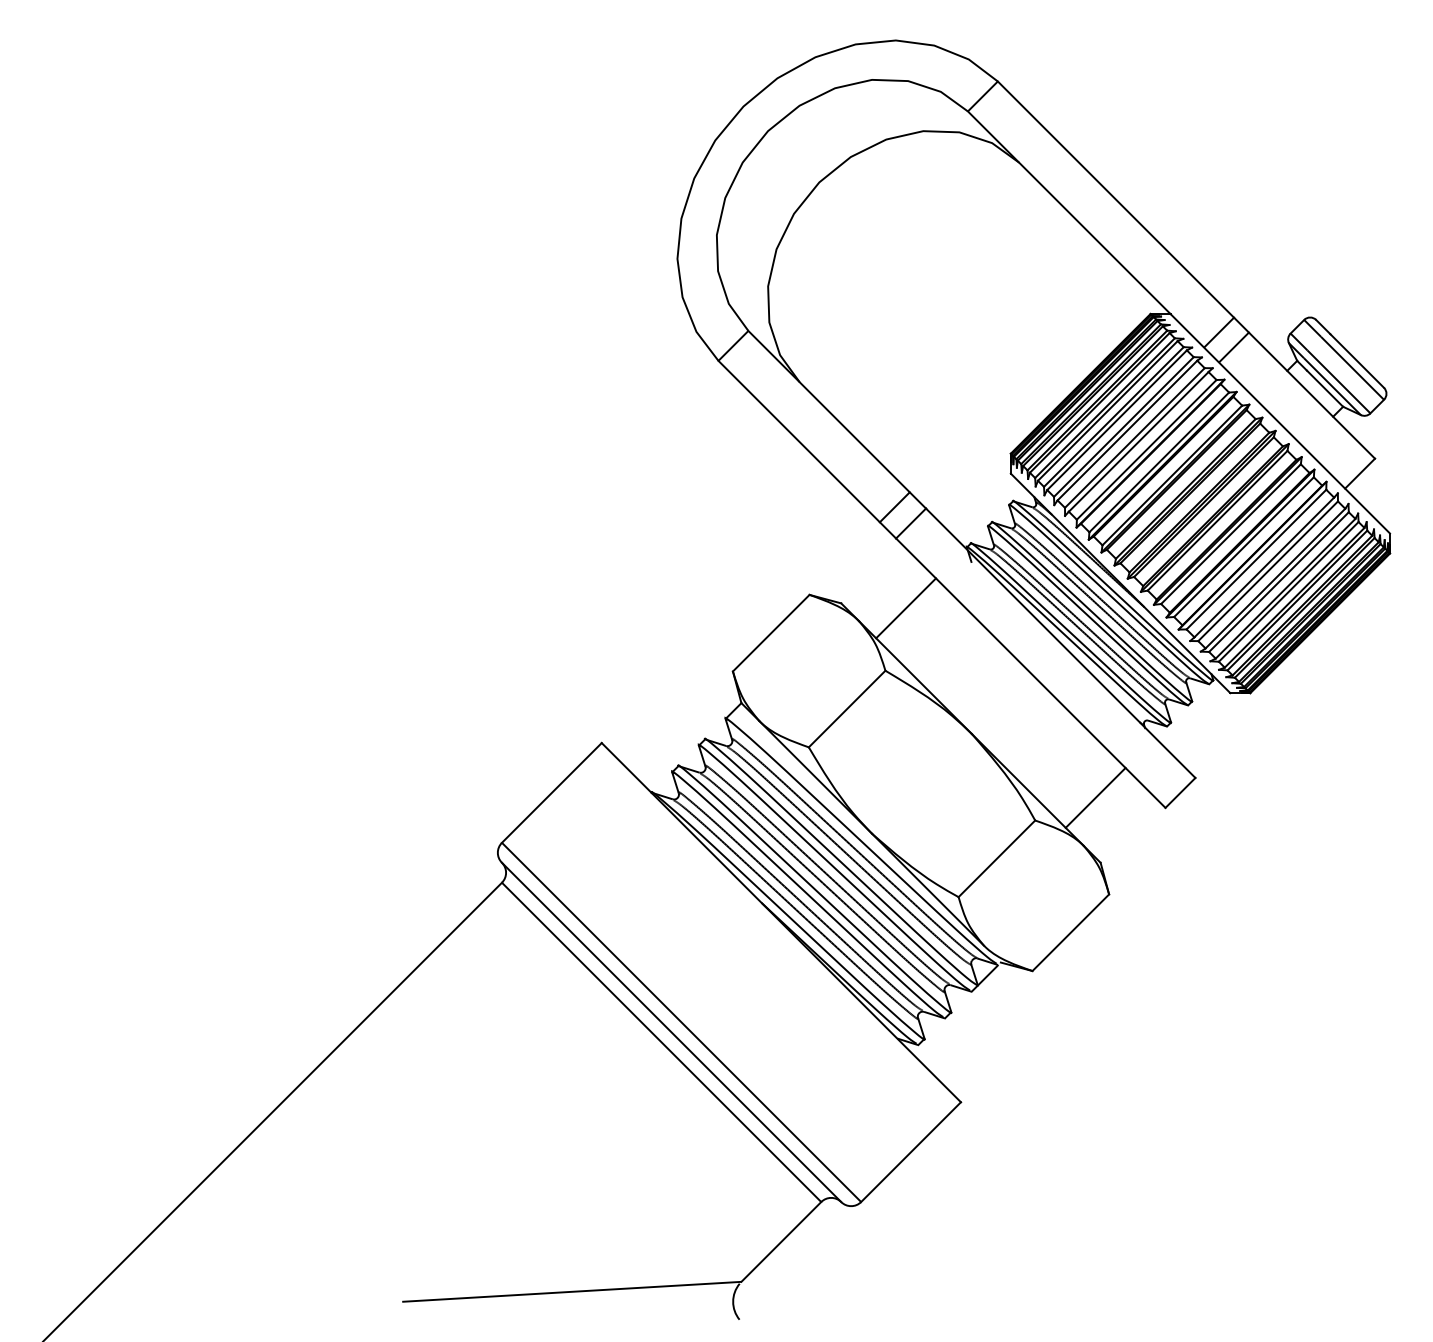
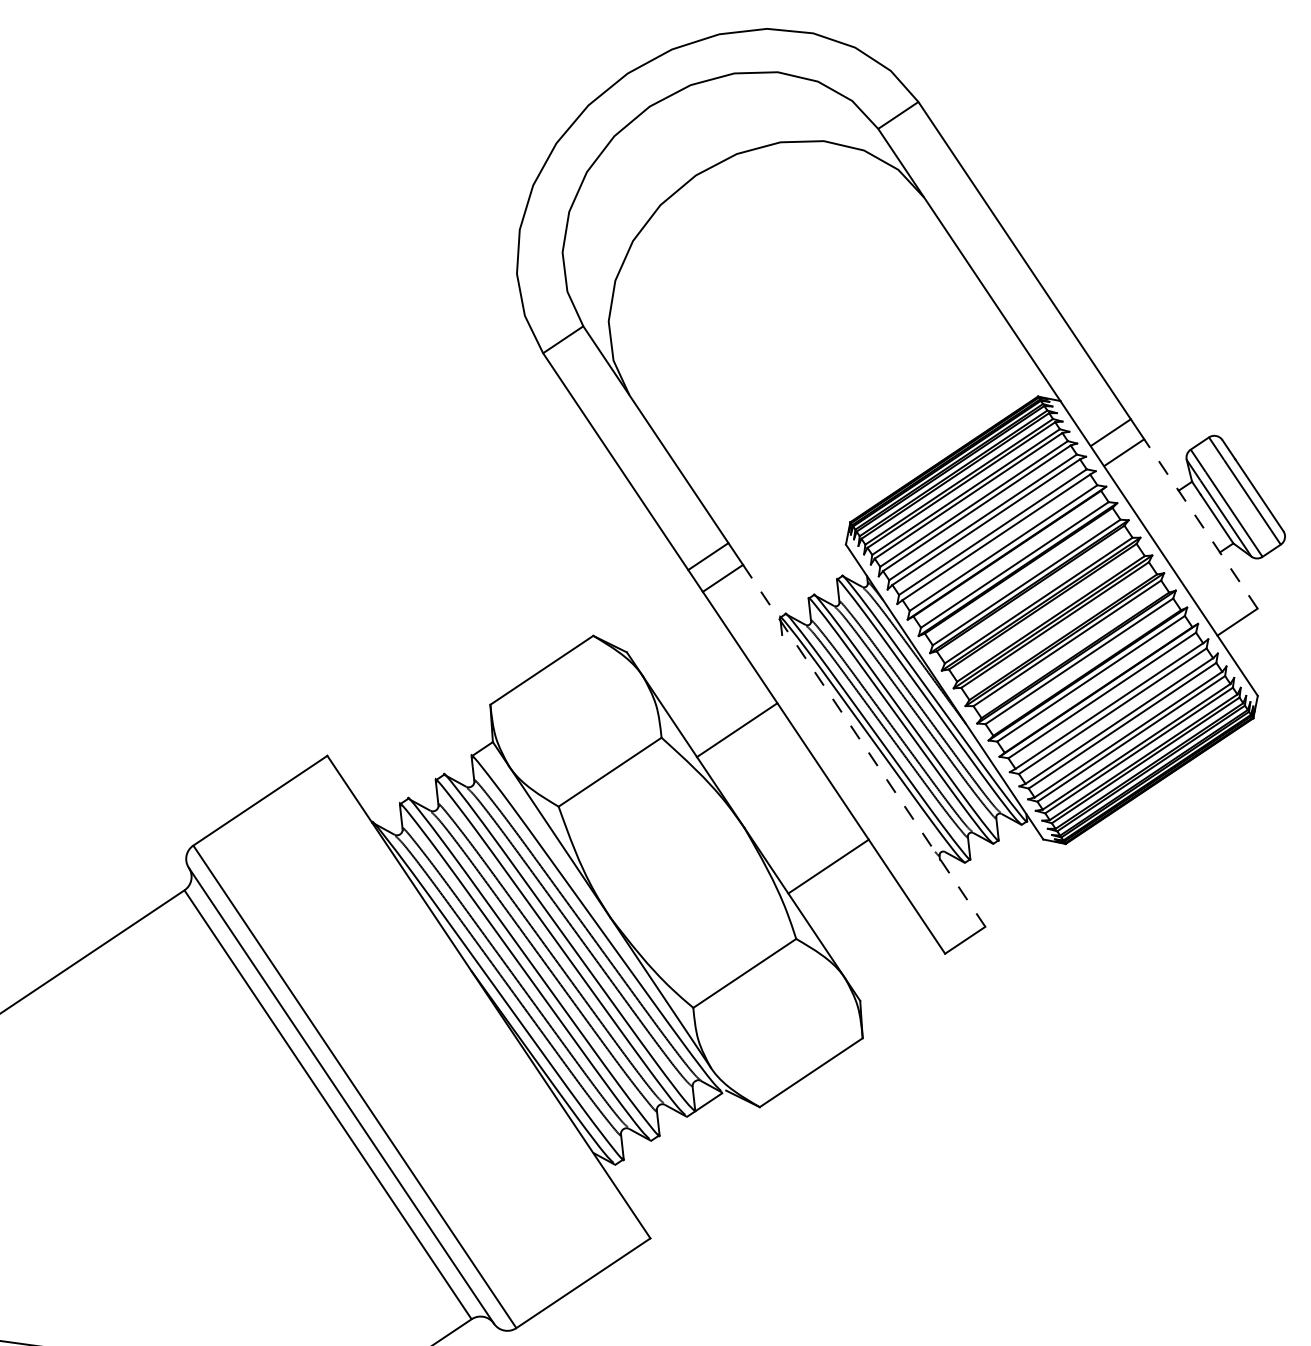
line: (1311, 395) -> (1200, 523), solid -> dashed
line: (906, 608) -> (737, 730), moved
line: (1061, 643) -> (865, 746), solid -> dashed
line: (1095, 797) -> (828, 866), moved

